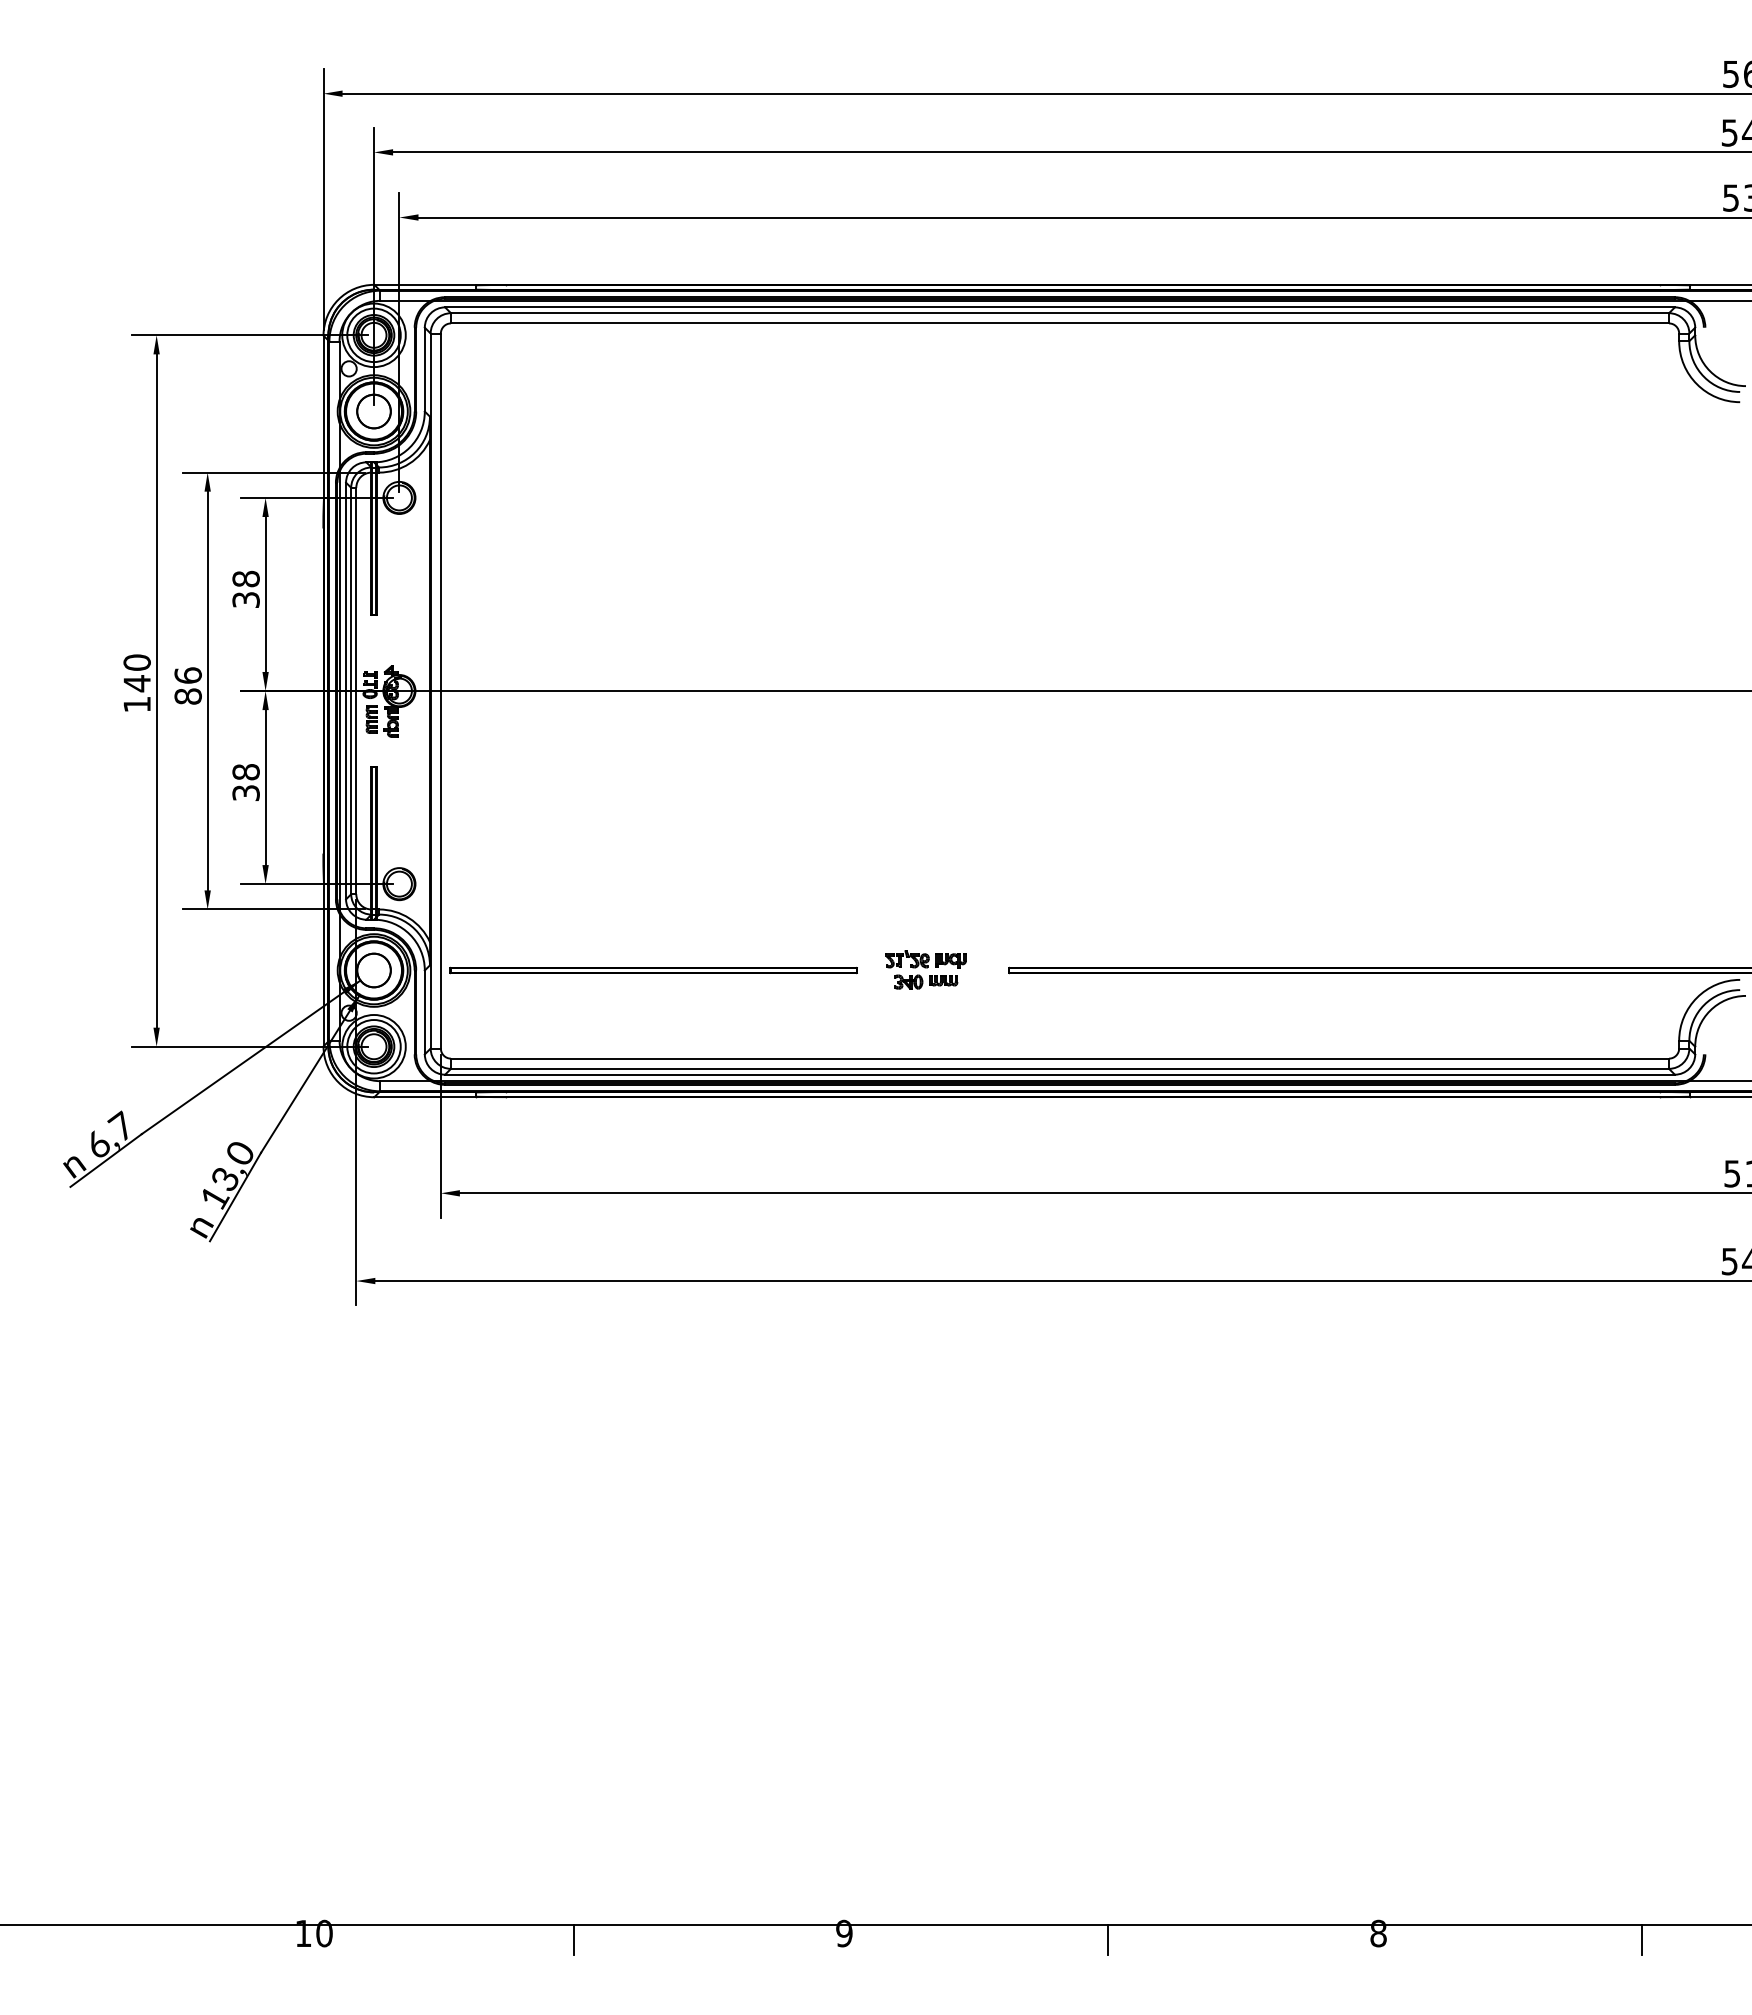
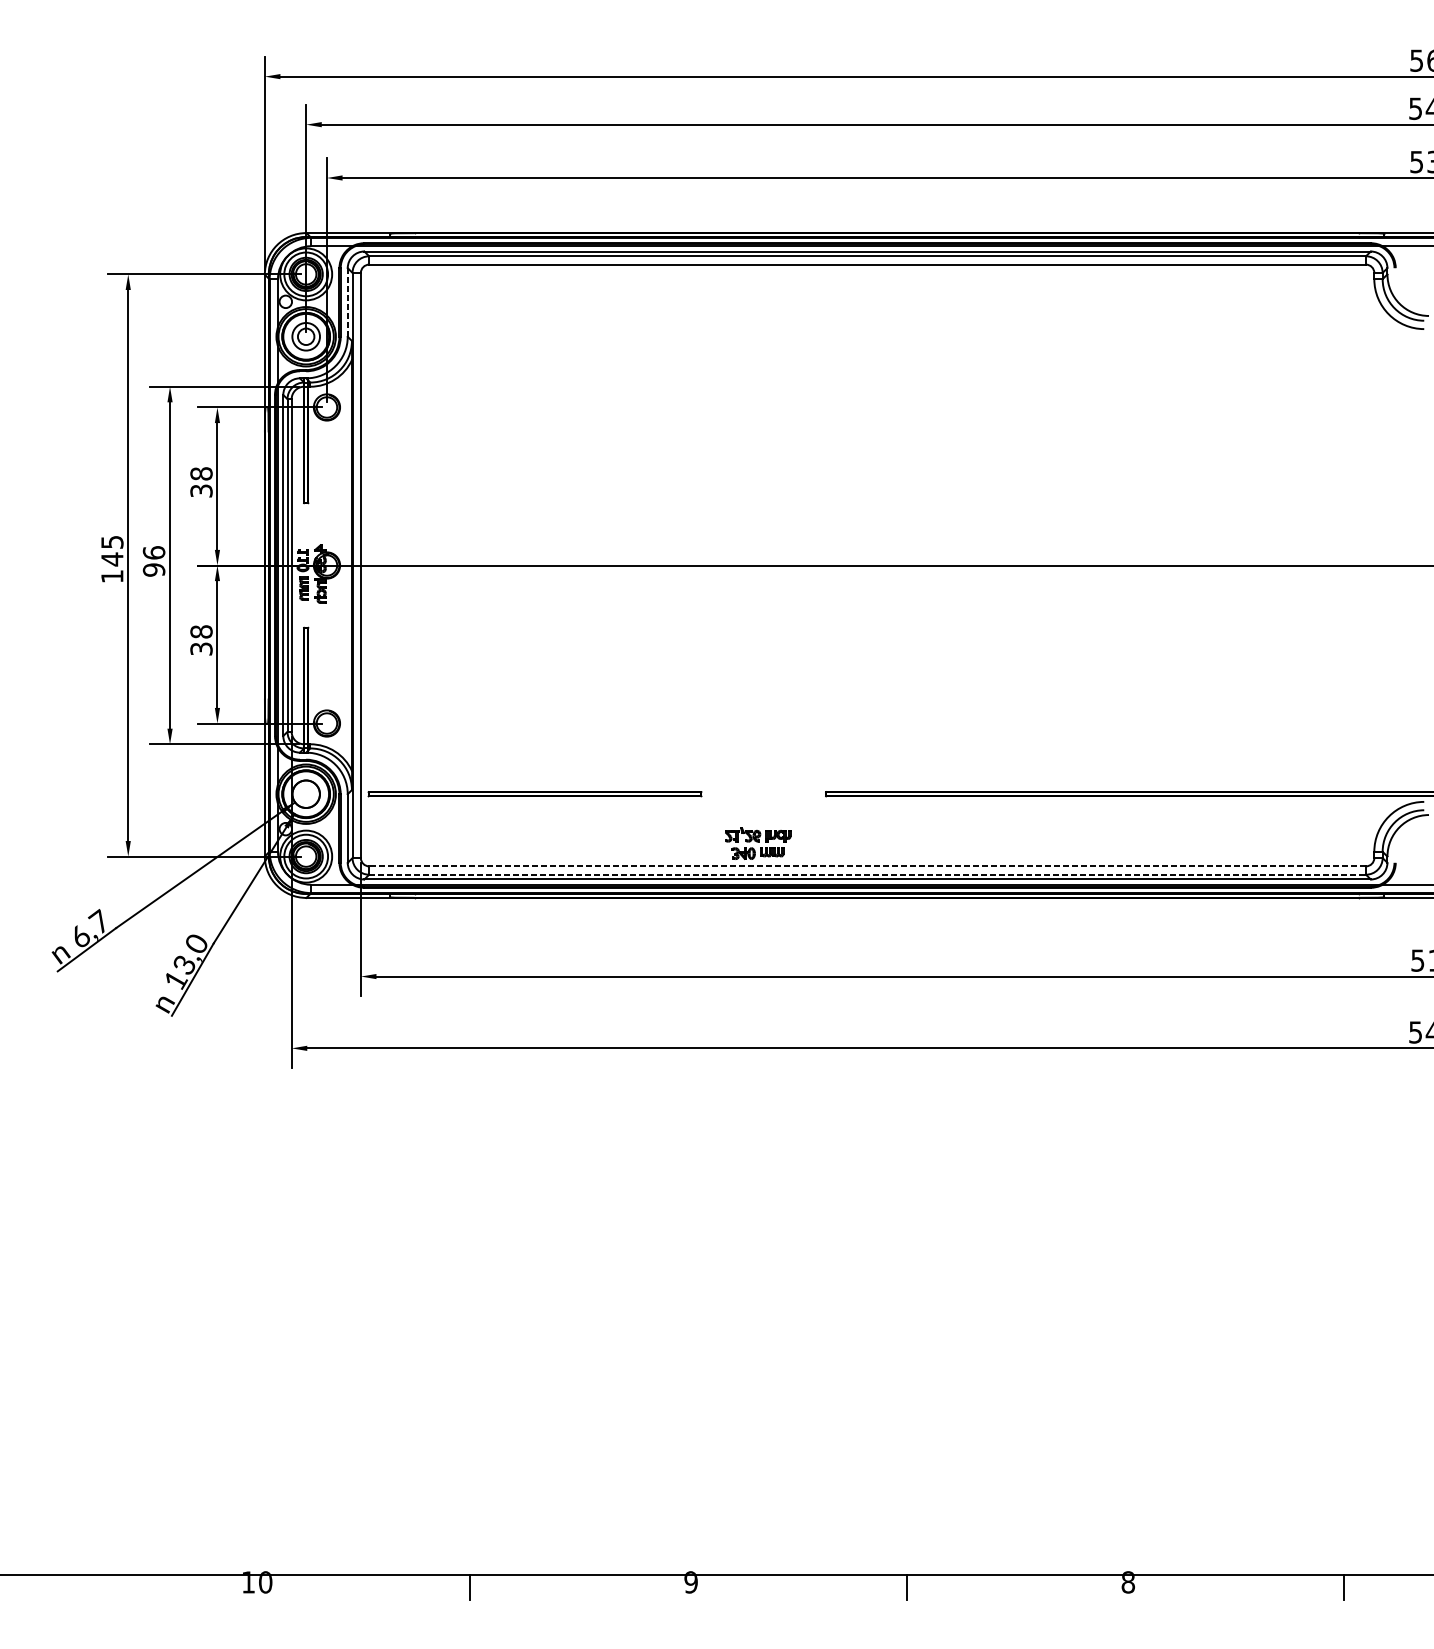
line: (424, 369) -> (347, 302), solid -> dashed
circle: (373, 411) -> (305, 336), size x0.6
text: (136, 662) -> (111, 542), 140 -> 145
text: (187, 696) -> (153, 569), 86 -> 96
part: (925, 969) -> (757, 843), moved
line: (1059, 1058) -> (867, 866), solid -> dashed
line: (1060, 1068) -> (867, 874), solid -> dashed

